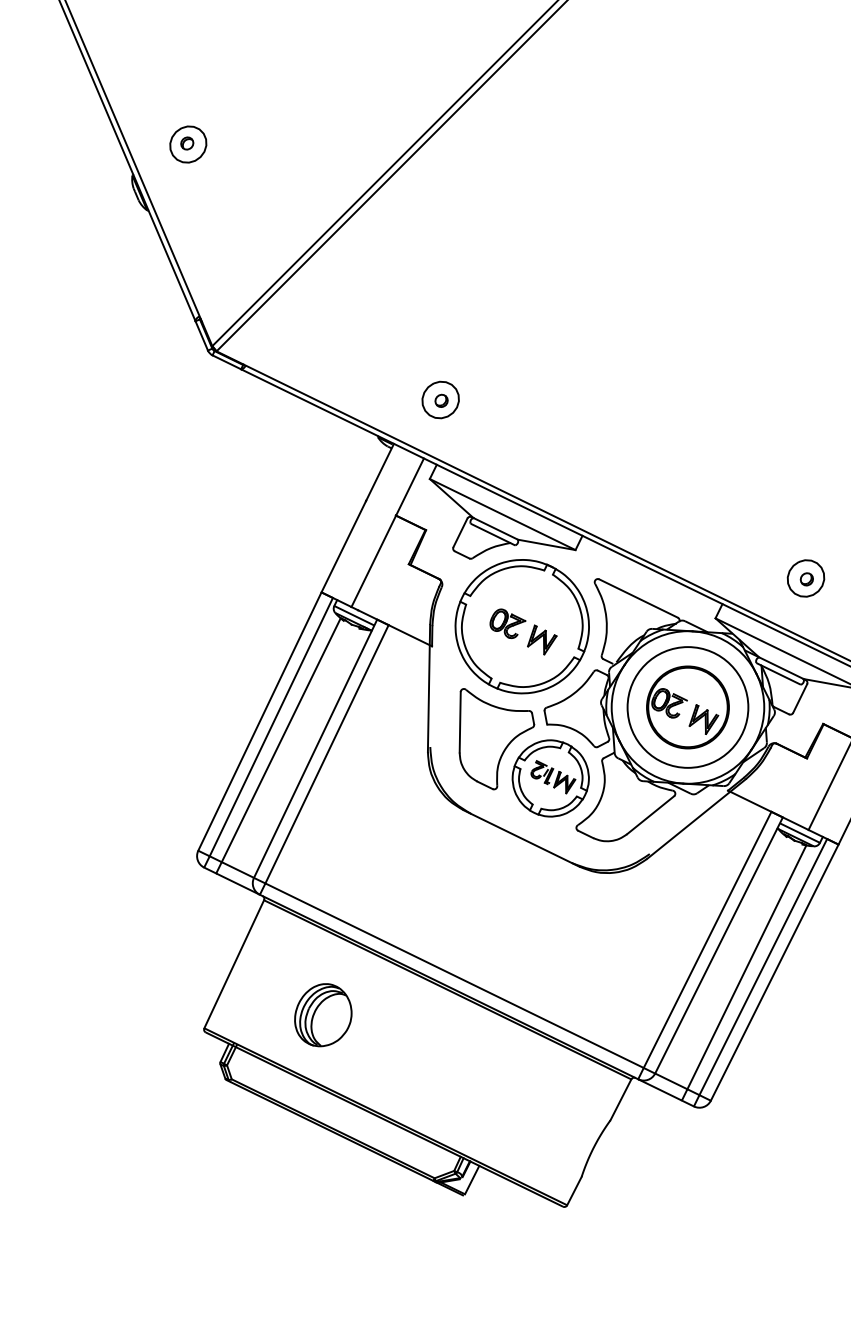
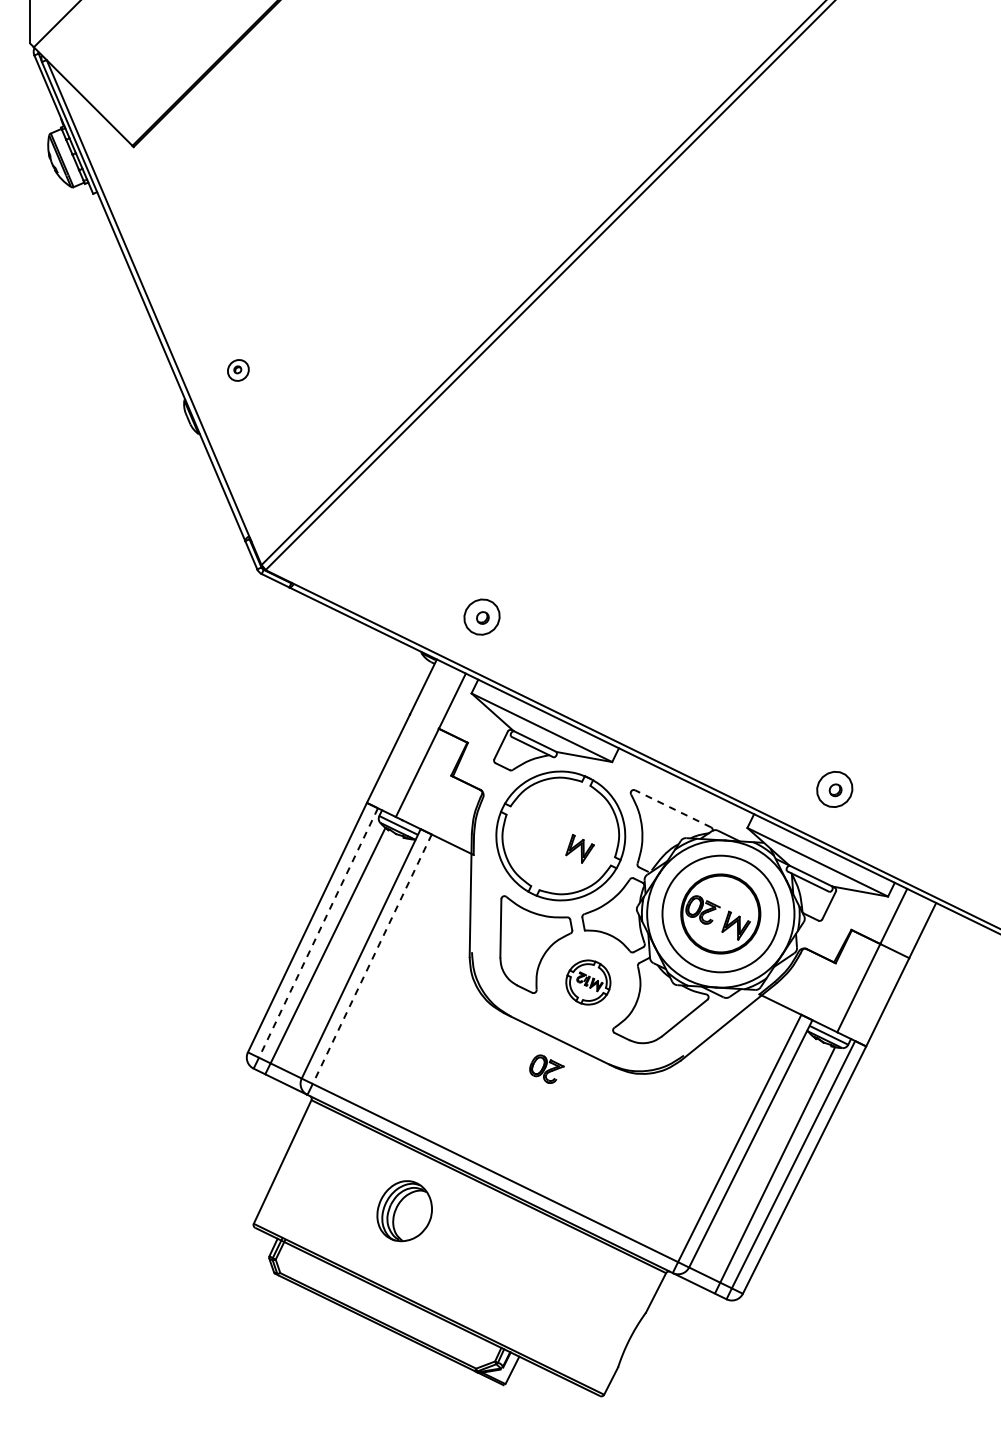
part: (188, 144) -> (238, 370), size x0.6
line: (637, 598) -> (672, 808), solid -> dashed
part: (507, 623) -> (546, 1068), moved
line: (271, 727) -> (318, 933), solid -> dashed
line: (327, 754) -> (372, 959), solid -> dashed
part: (550, 778) -> (588, 982), size x0.6
part: (323, 1015) -> (404, 1211), moved

